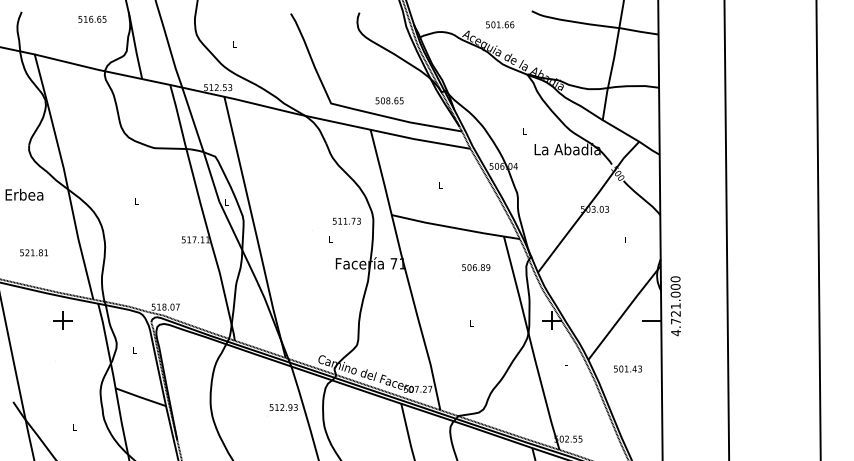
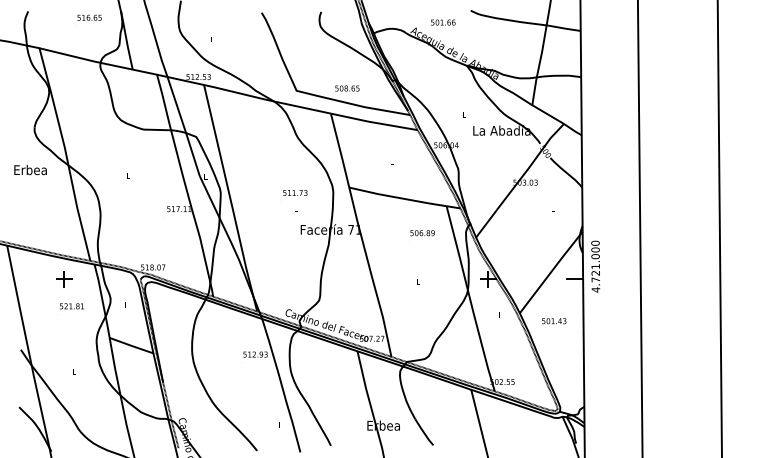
text: (347, 220) -> (295, 192), moved
text: (33, 252) -> (71, 306), moved

